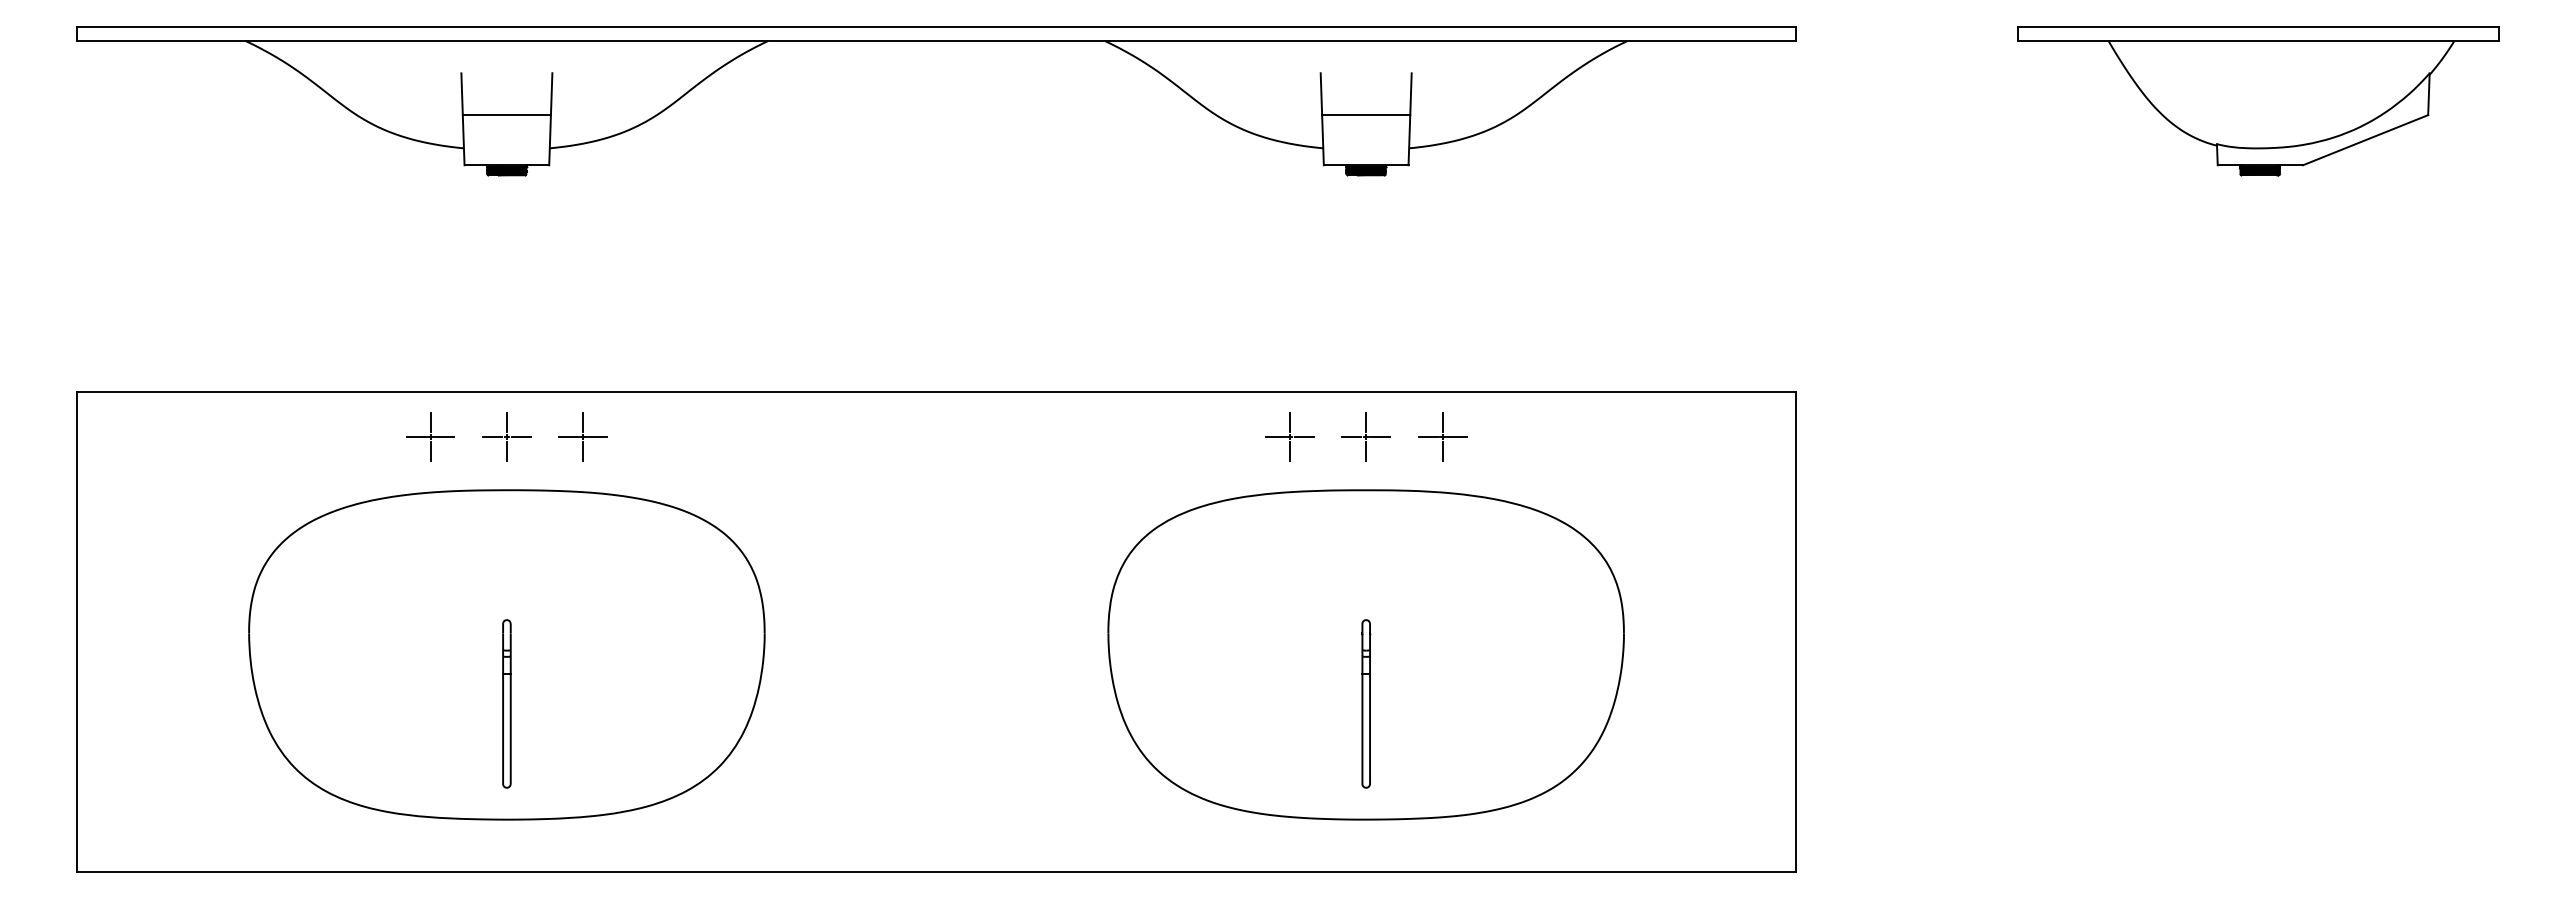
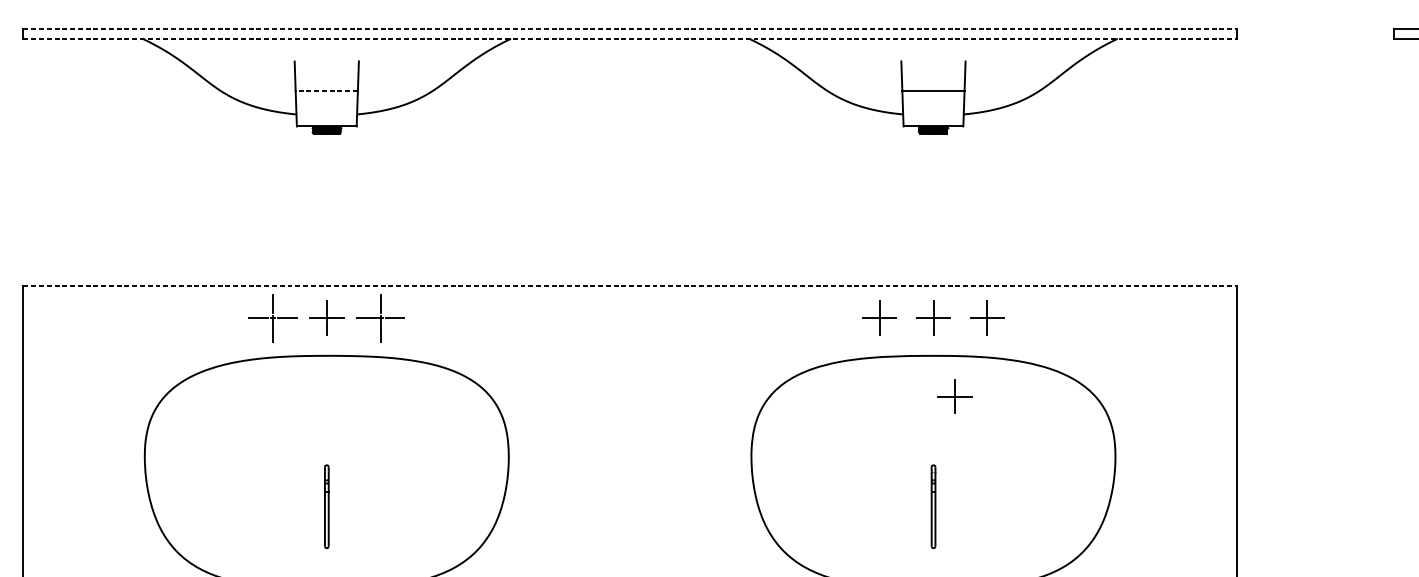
line: (937, 26) -> (630, 28), solid -> dashed
line: (937, 41) -> (630, 39), solid -> dashed
line: (506, 115) -> (326, 91), solid -> dashed
line: (937, 391) -> (630, 286), solid -> dashed
part: (430, 436) -> (272, 317), size x1.4
part: (582, 436) -> (380, 317), size x1.4
part: (1395, 547) -> (954, 396), added
part: (506, 703) -> (326, 506), size x0.7
part: (1366, 703) -> (933, 506), size x0.7

